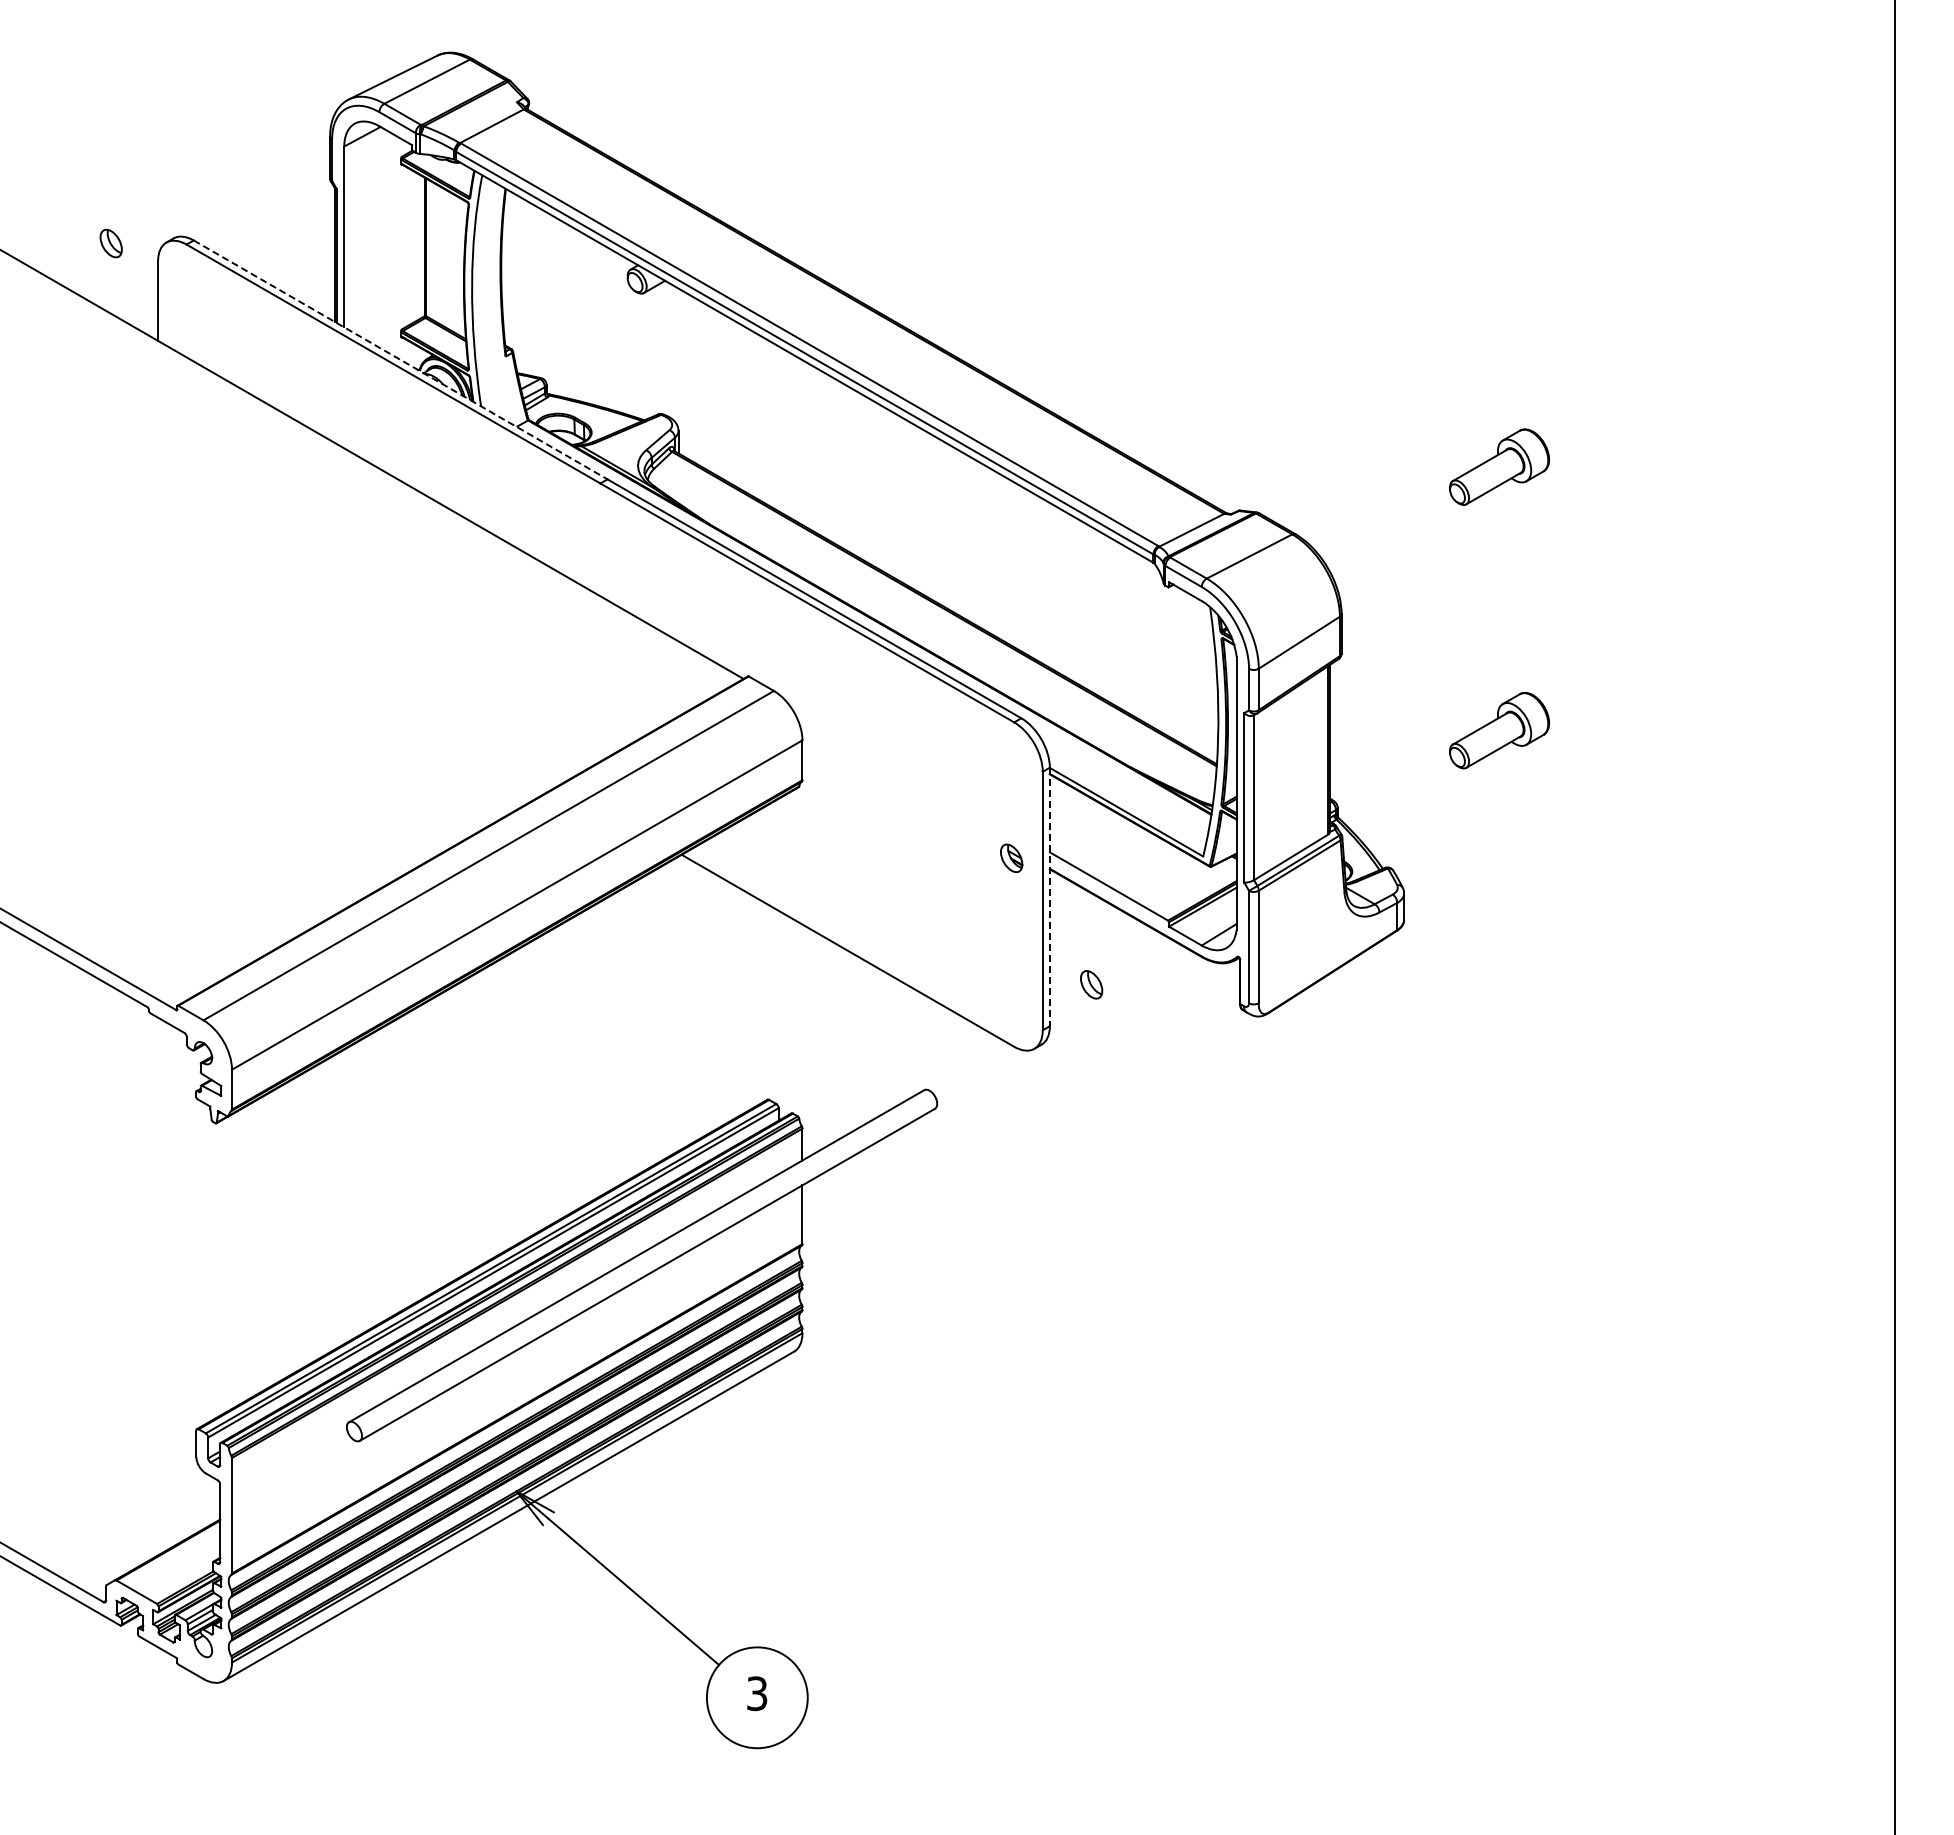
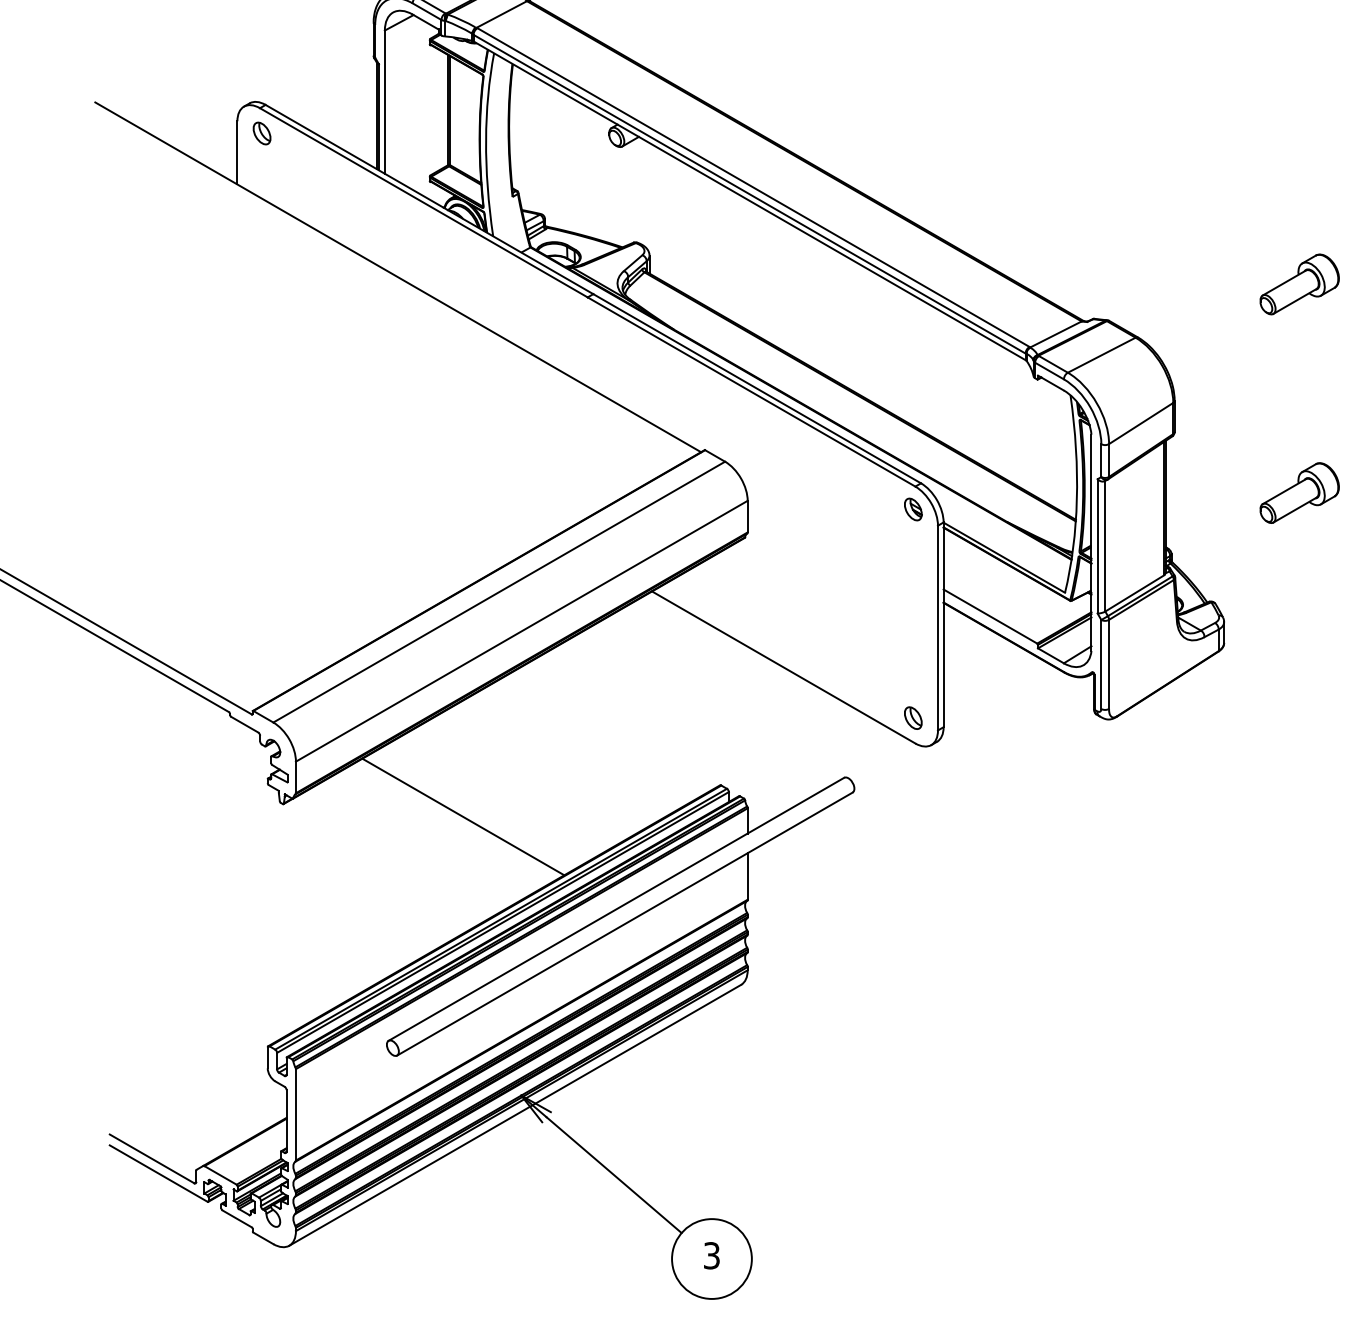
part: (110, 243) -> (261, 133), moved
line: (400, 359) -> (429, 199), dashed -> solid
part: (1011, 858) -> (913, 509), moved
line: (1049, 897) -> (943, 625), dashed -> solid
part: (1091, 984) -> (913, 717), moved
line: (442, 1139) -> (462, 816), added

